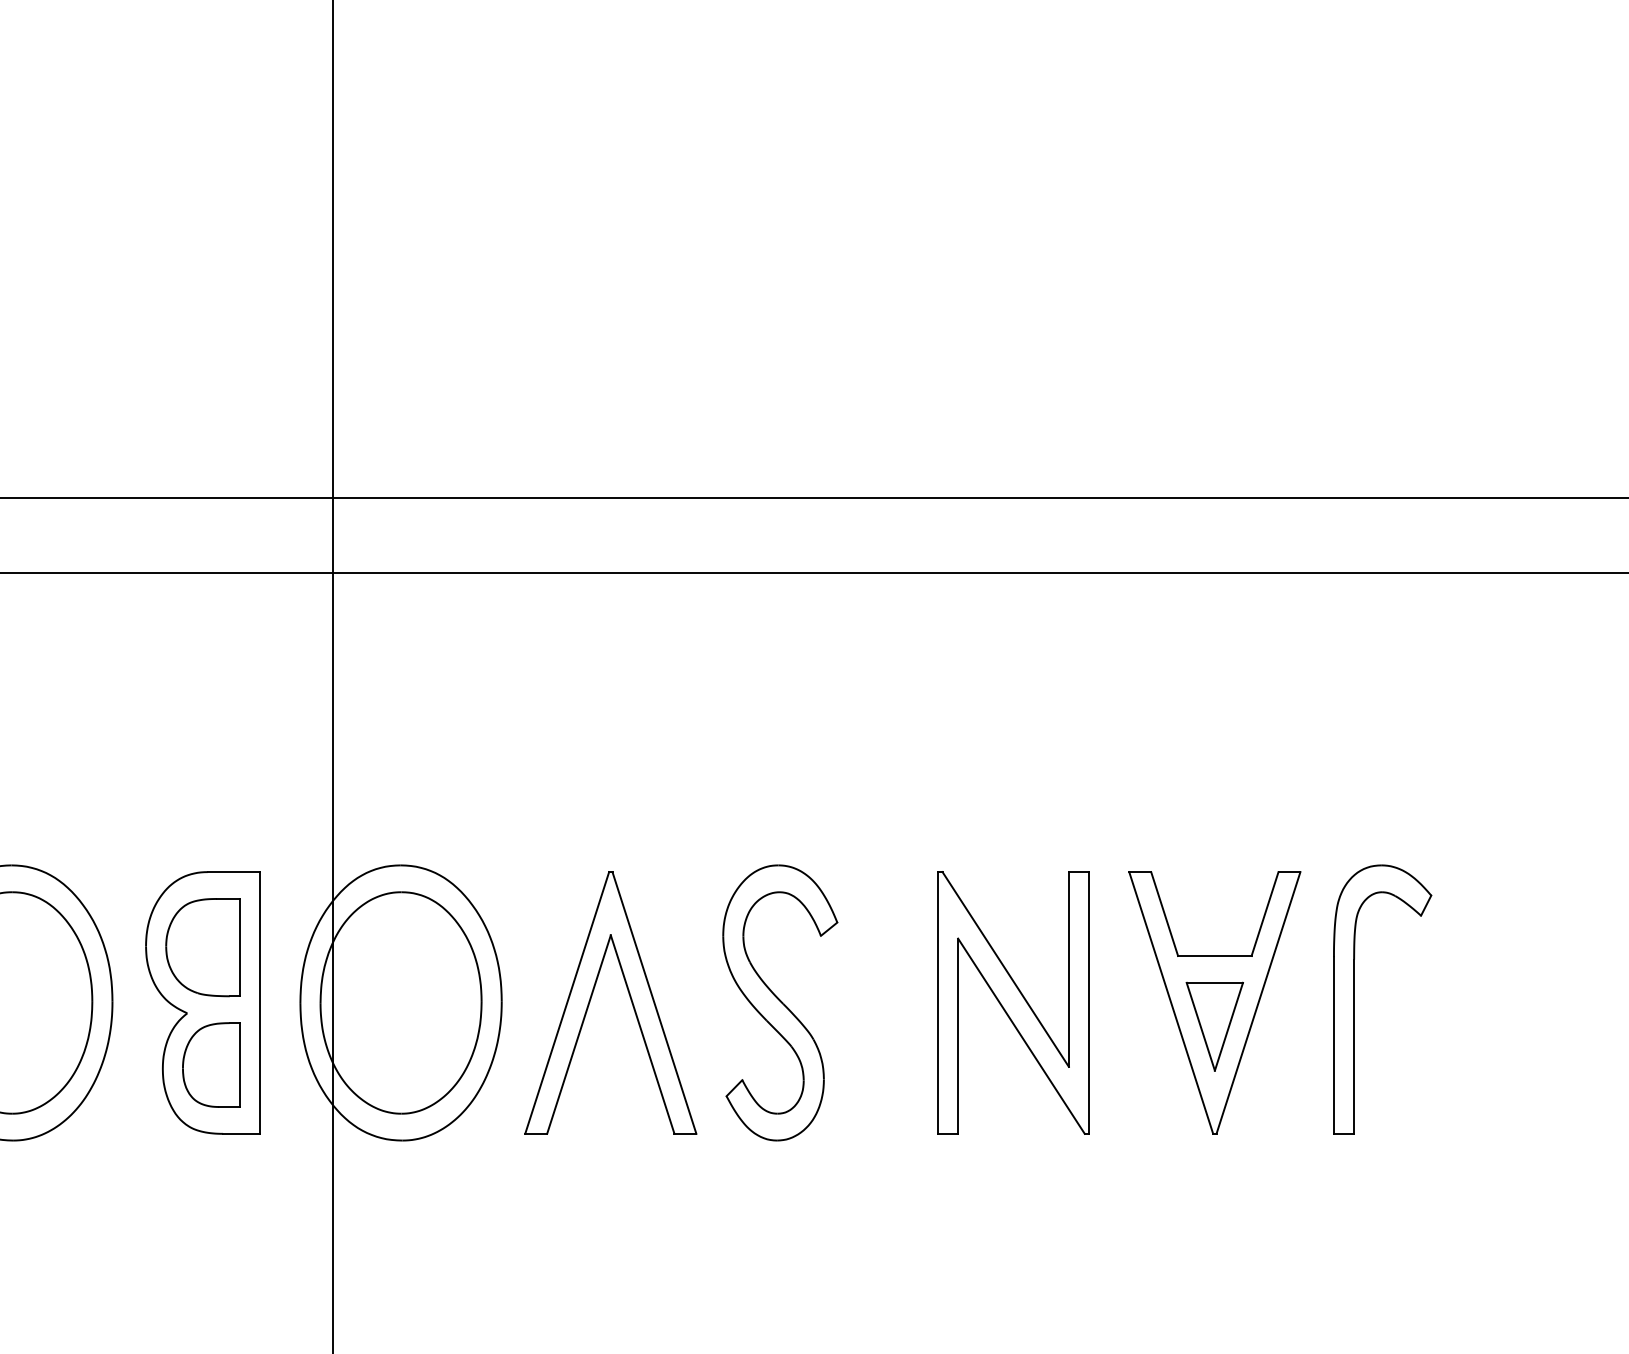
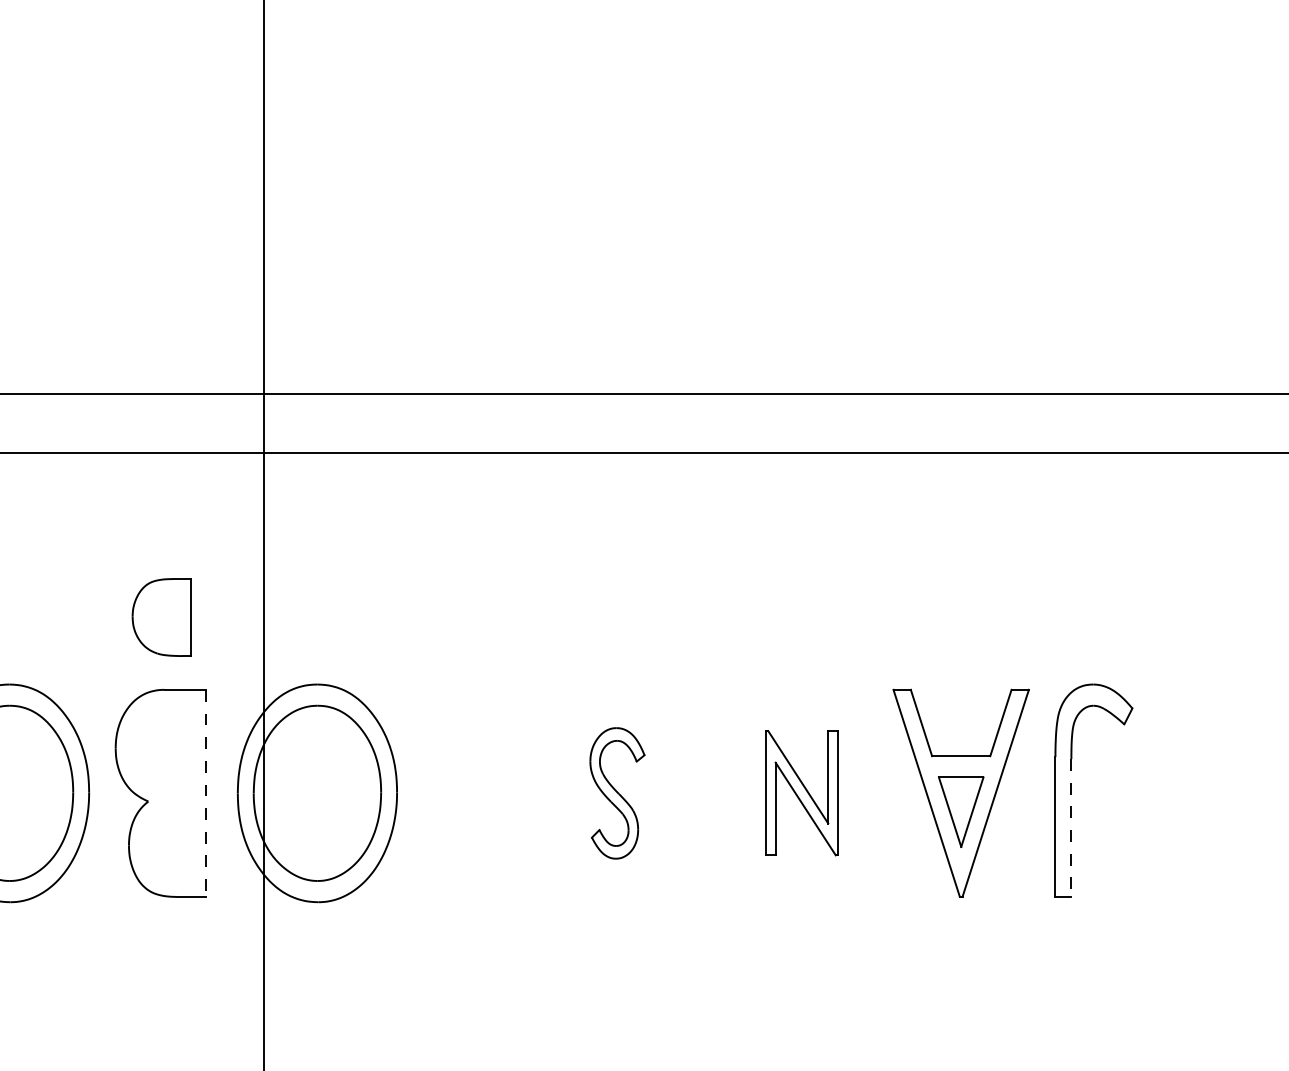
part: (202, 947) -> (161, 617), moved
part: (592, 999) -> (468, 790), removed
part: (1012, 1001) -> (801, 792), size x0.6
line: (259, 1003) -> (205, 793), solid -> dashed
part: (780, 1003) -> (617, 793), size x0.6
line: (1354, 1047) -> (1071, 828), solid -> dashed
part: (211, 1065) -> (167, 842), removed

